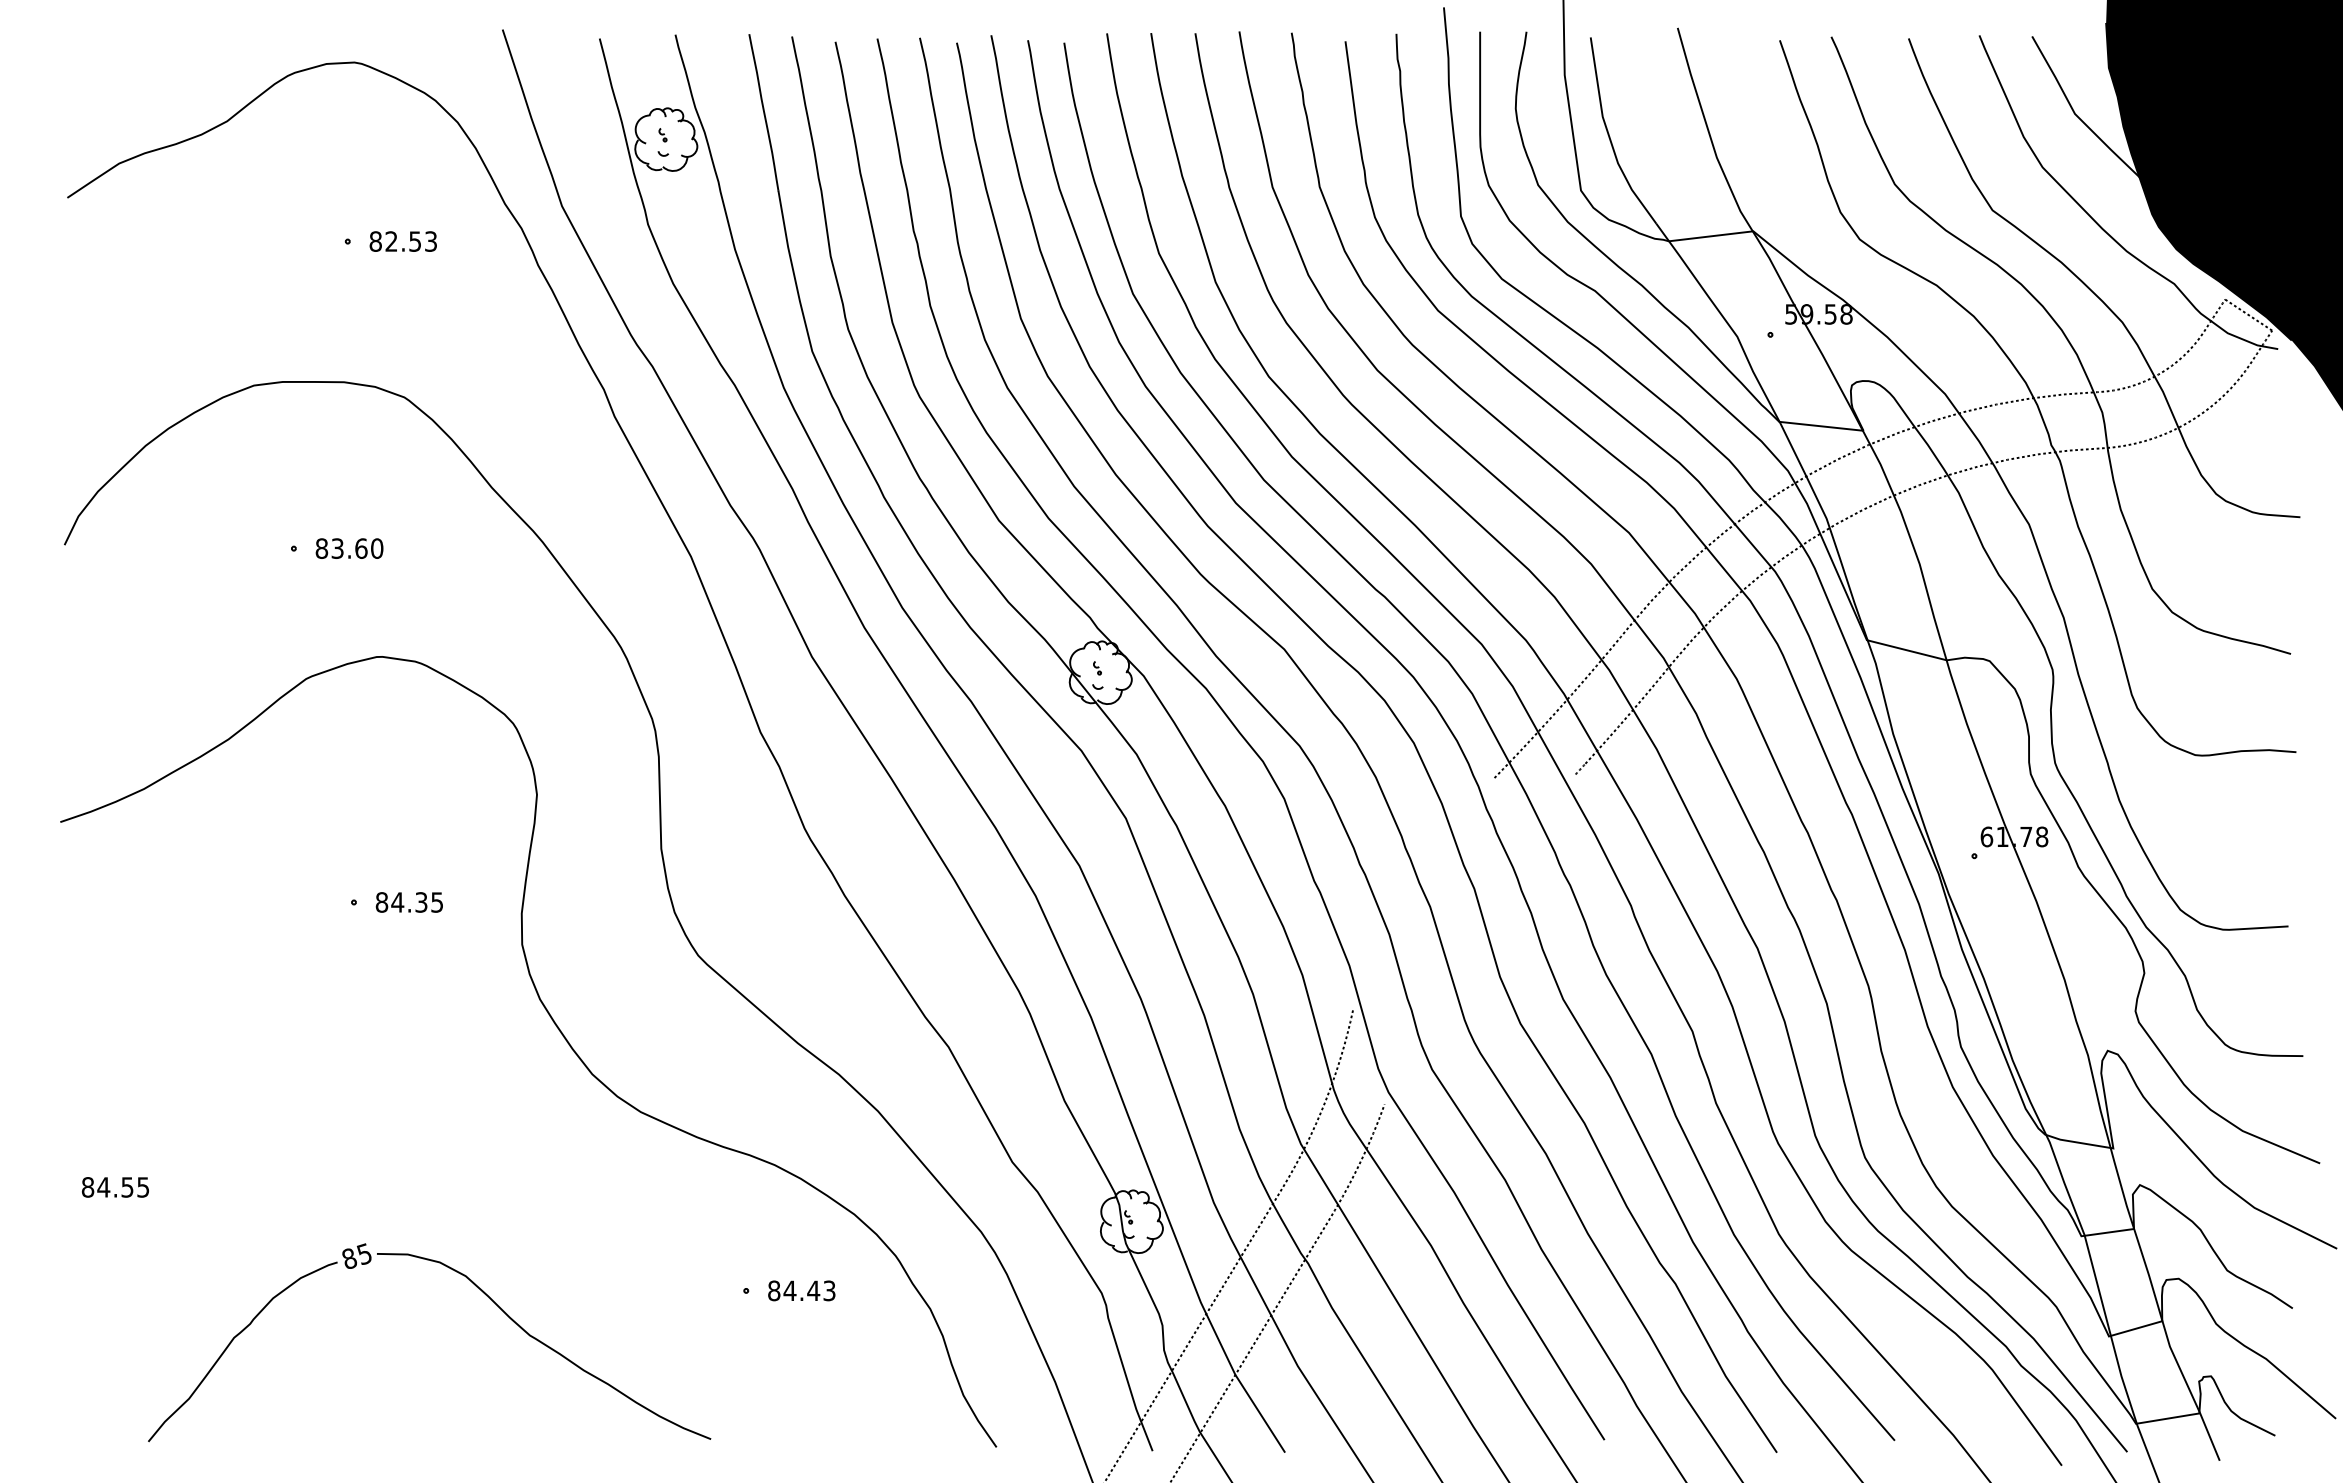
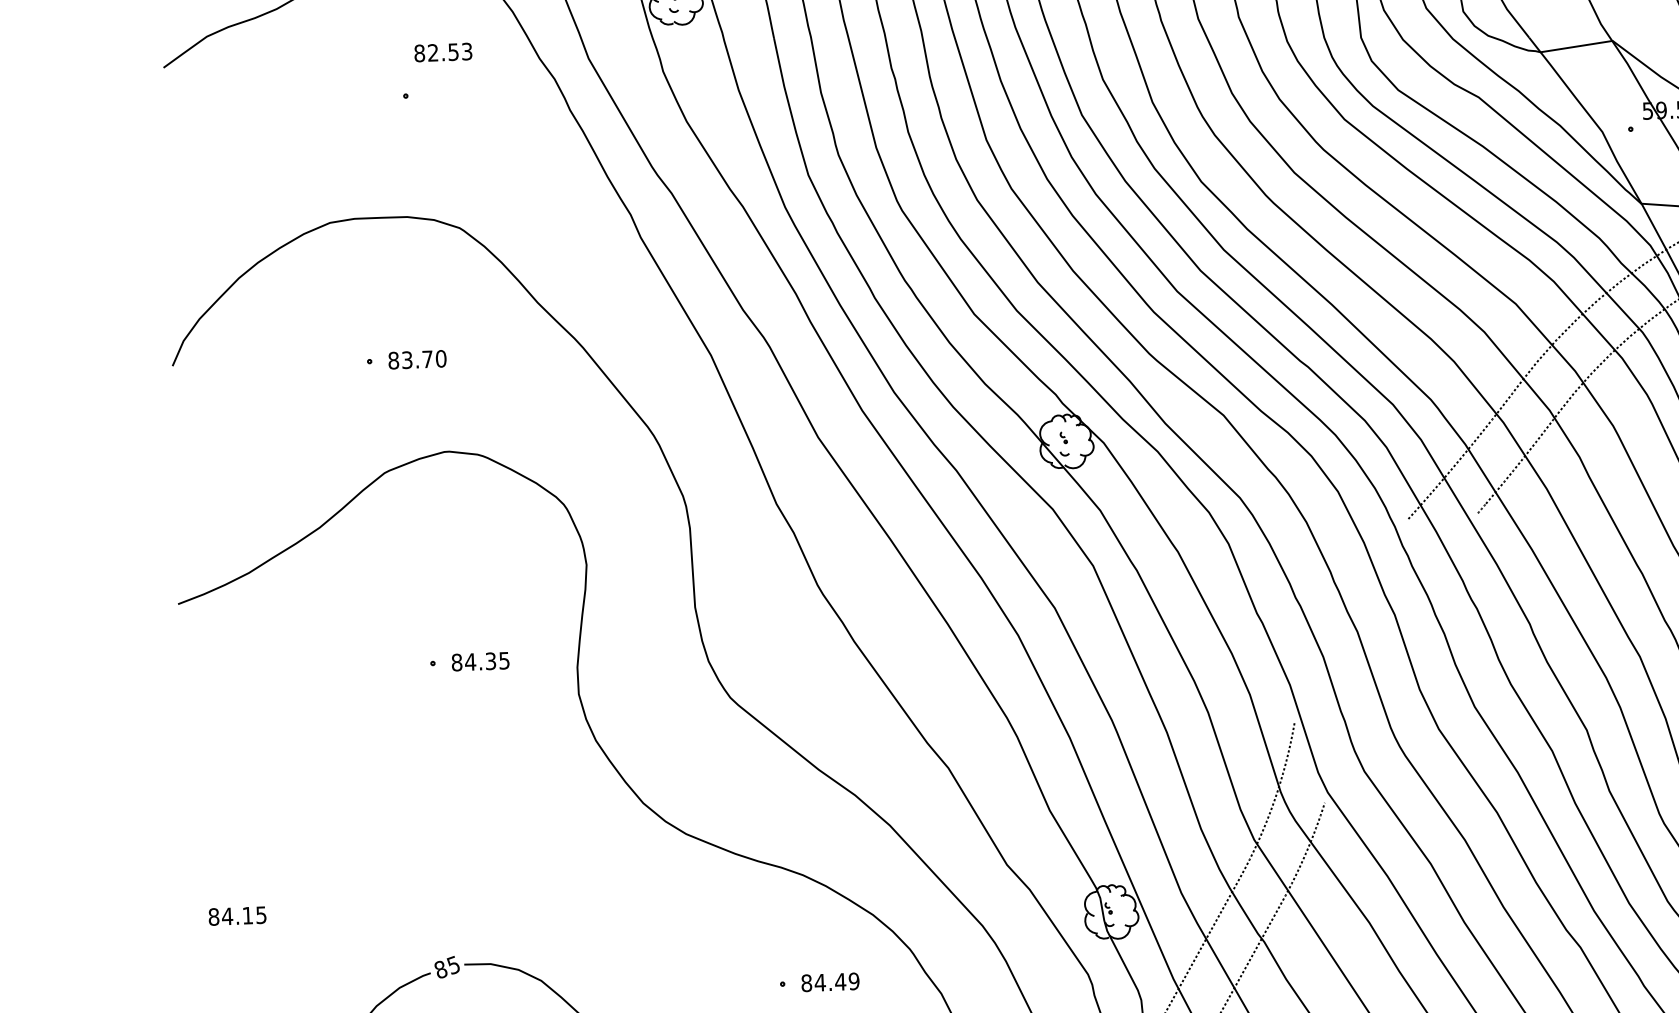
text: (402, 241) -> (442, 52), moved
text: (361, 548) -> (427, 359), 83.60 -> 83.70
text: (127, 1187) -> (247, 915), 84.55 -> 84.15
text: (829, 1290) -> (854, 981), 84.43 -> 84.49

